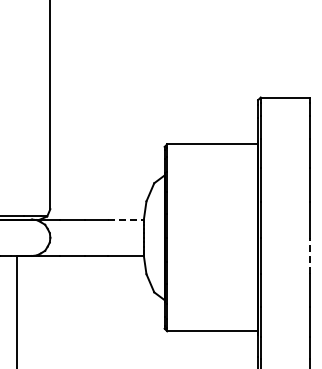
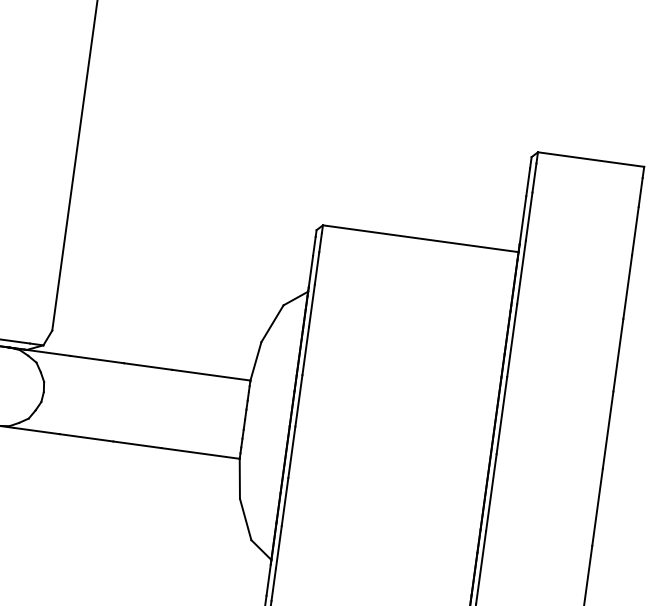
line: (126, 219) -> (213, 375), dashed -> solid
line: (310, 255) -> (598, 506), dashed -> solid

